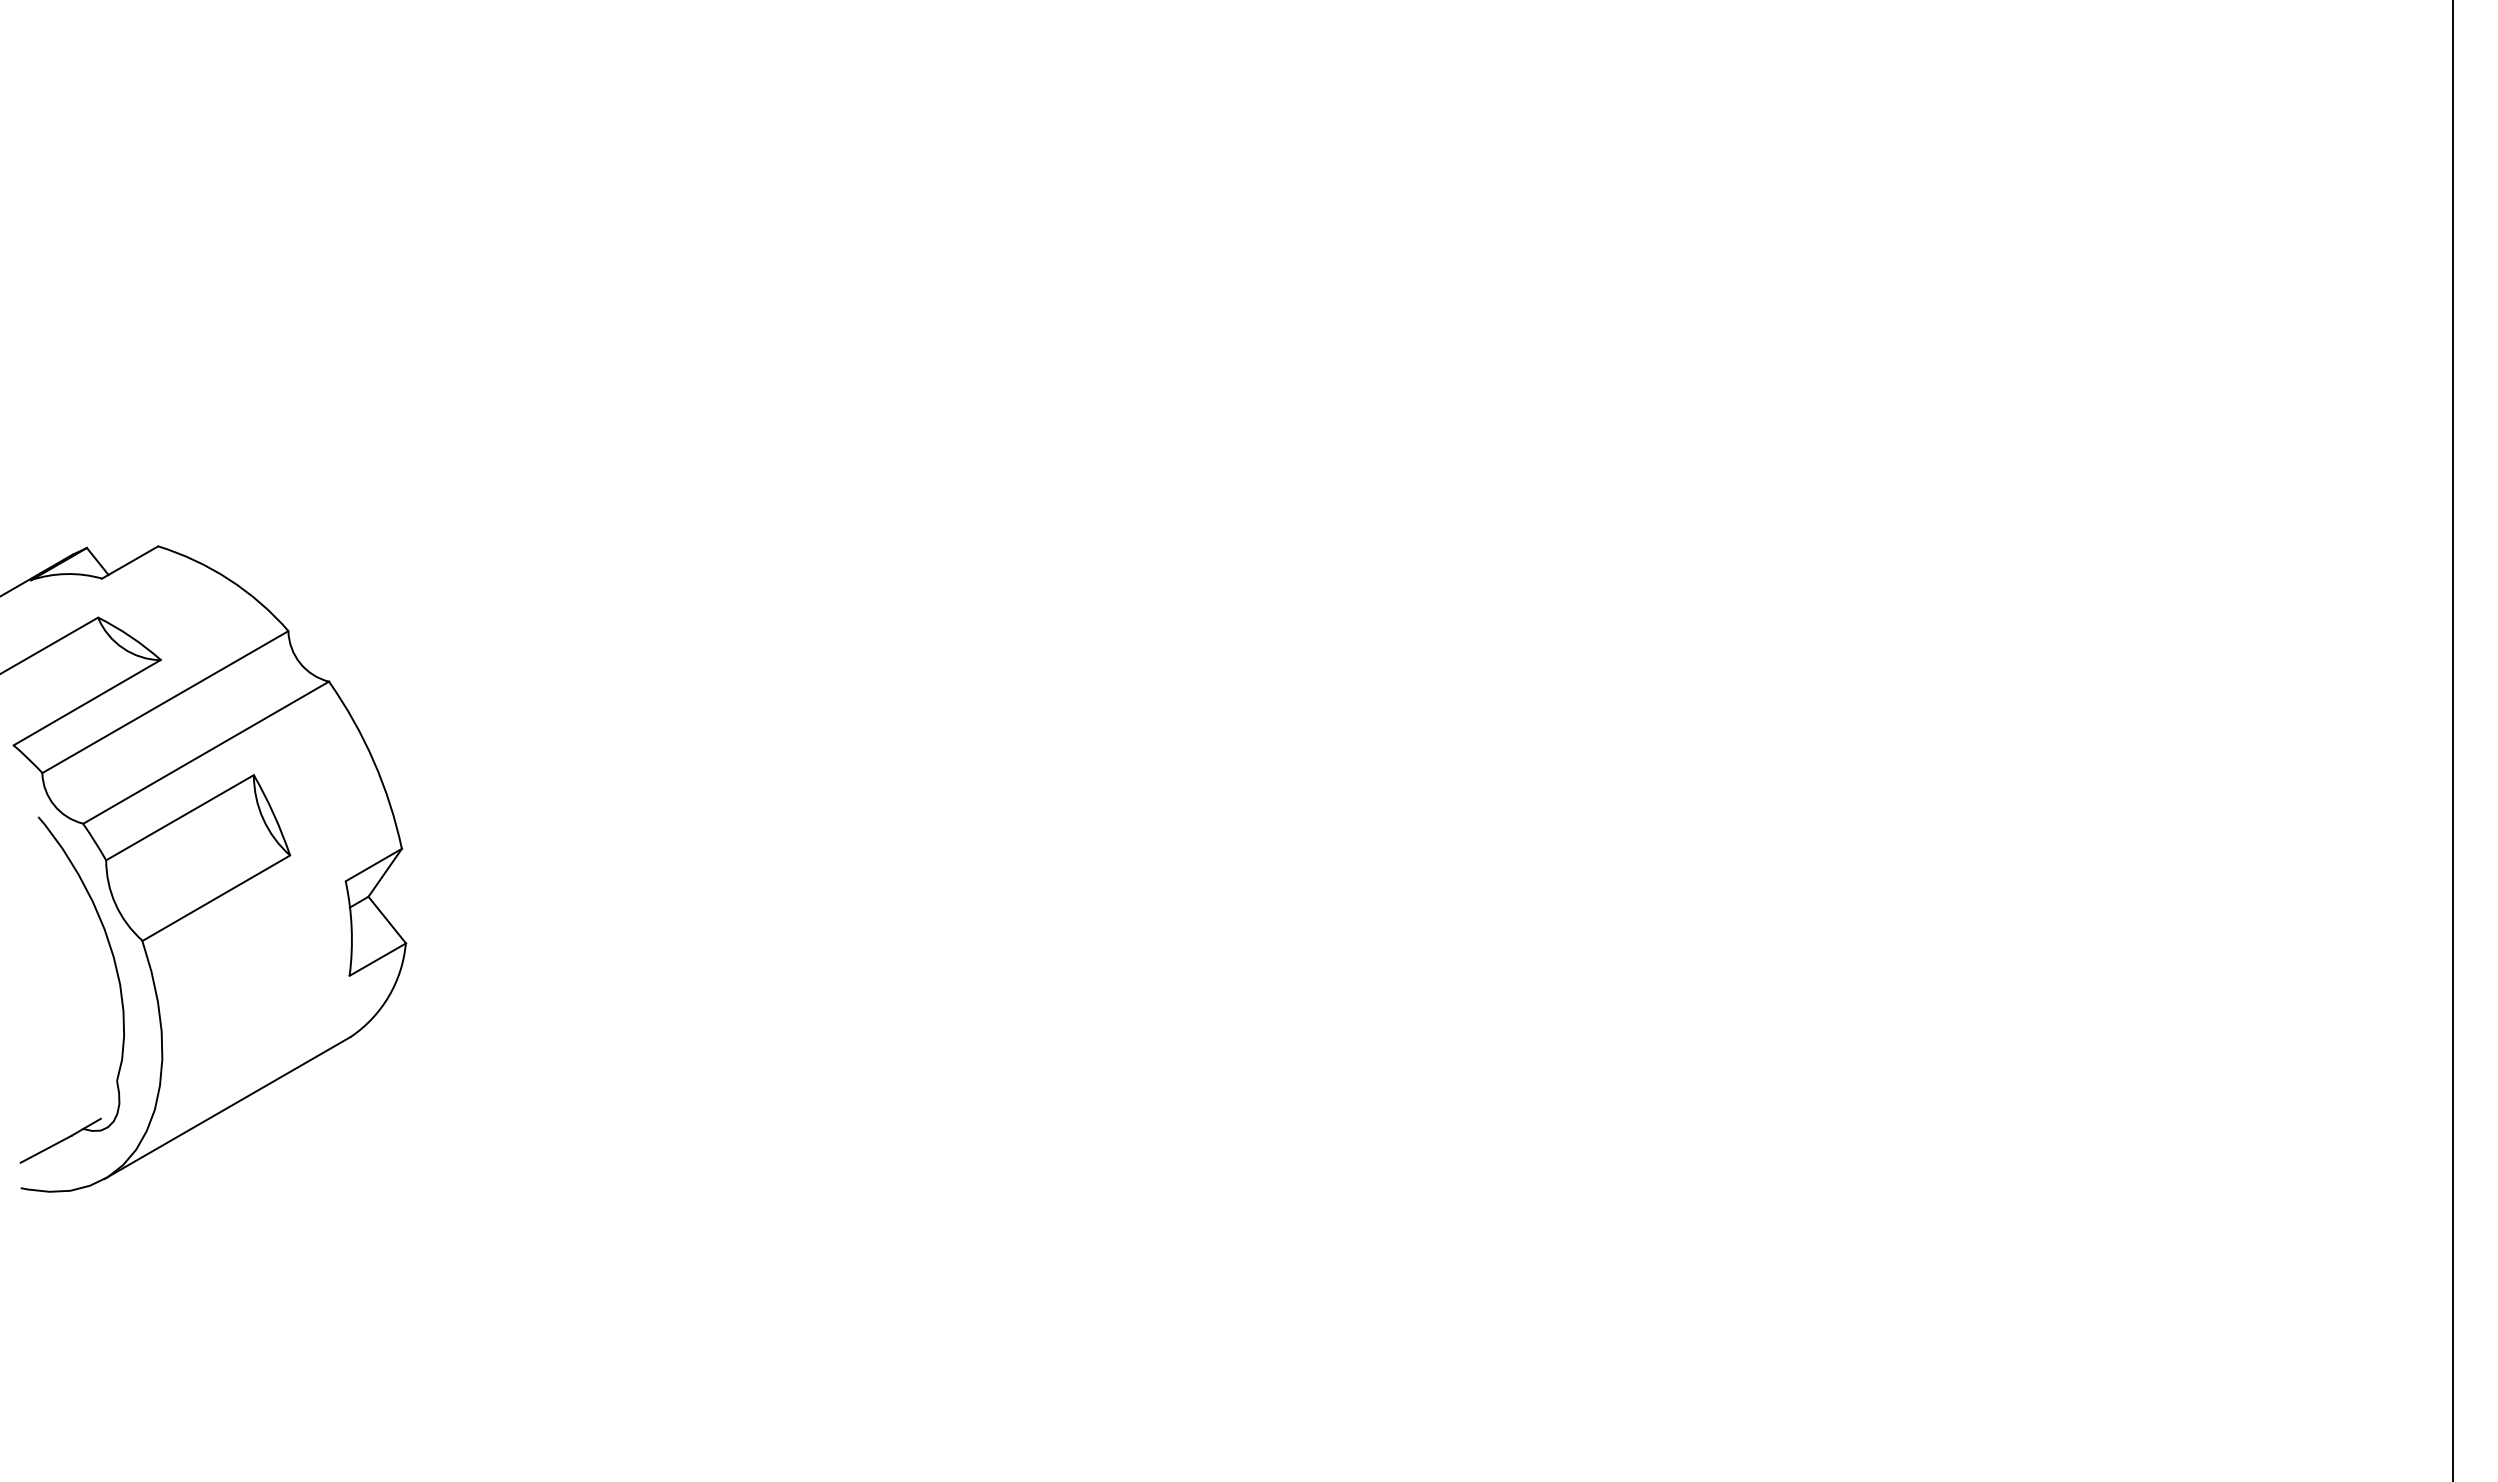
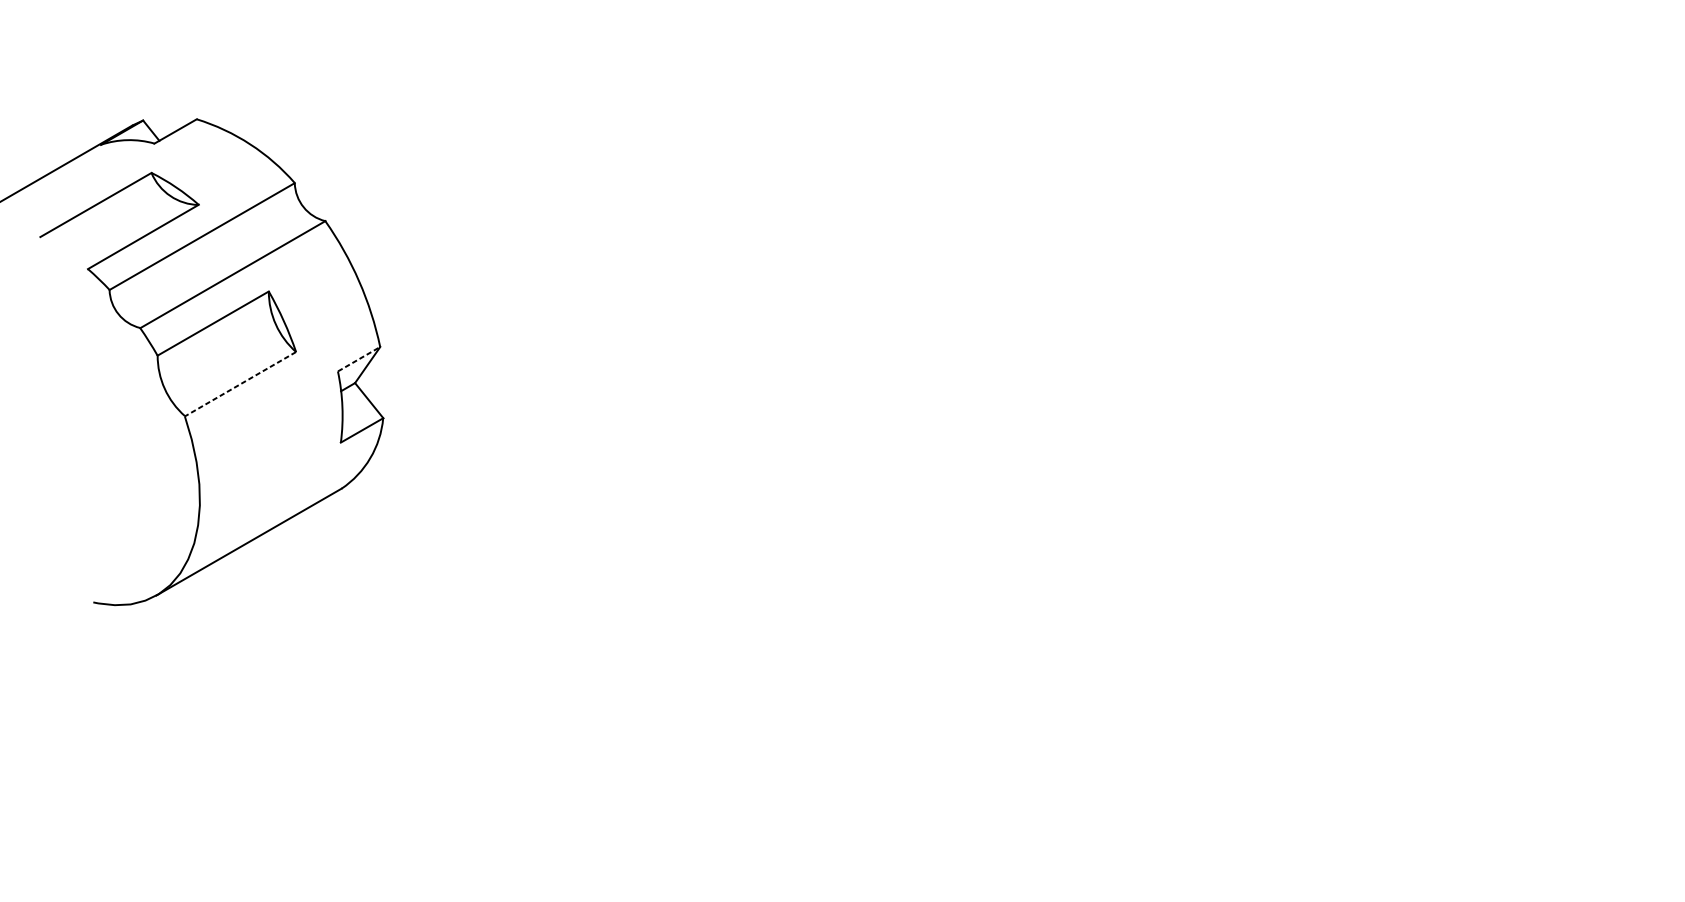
line: (374, 864) -> (359, 358), solid -> dashed
line: (215, 898) -> (239, 384), solid -> dashed
part: (117, 978) -> (166, 444), removed

